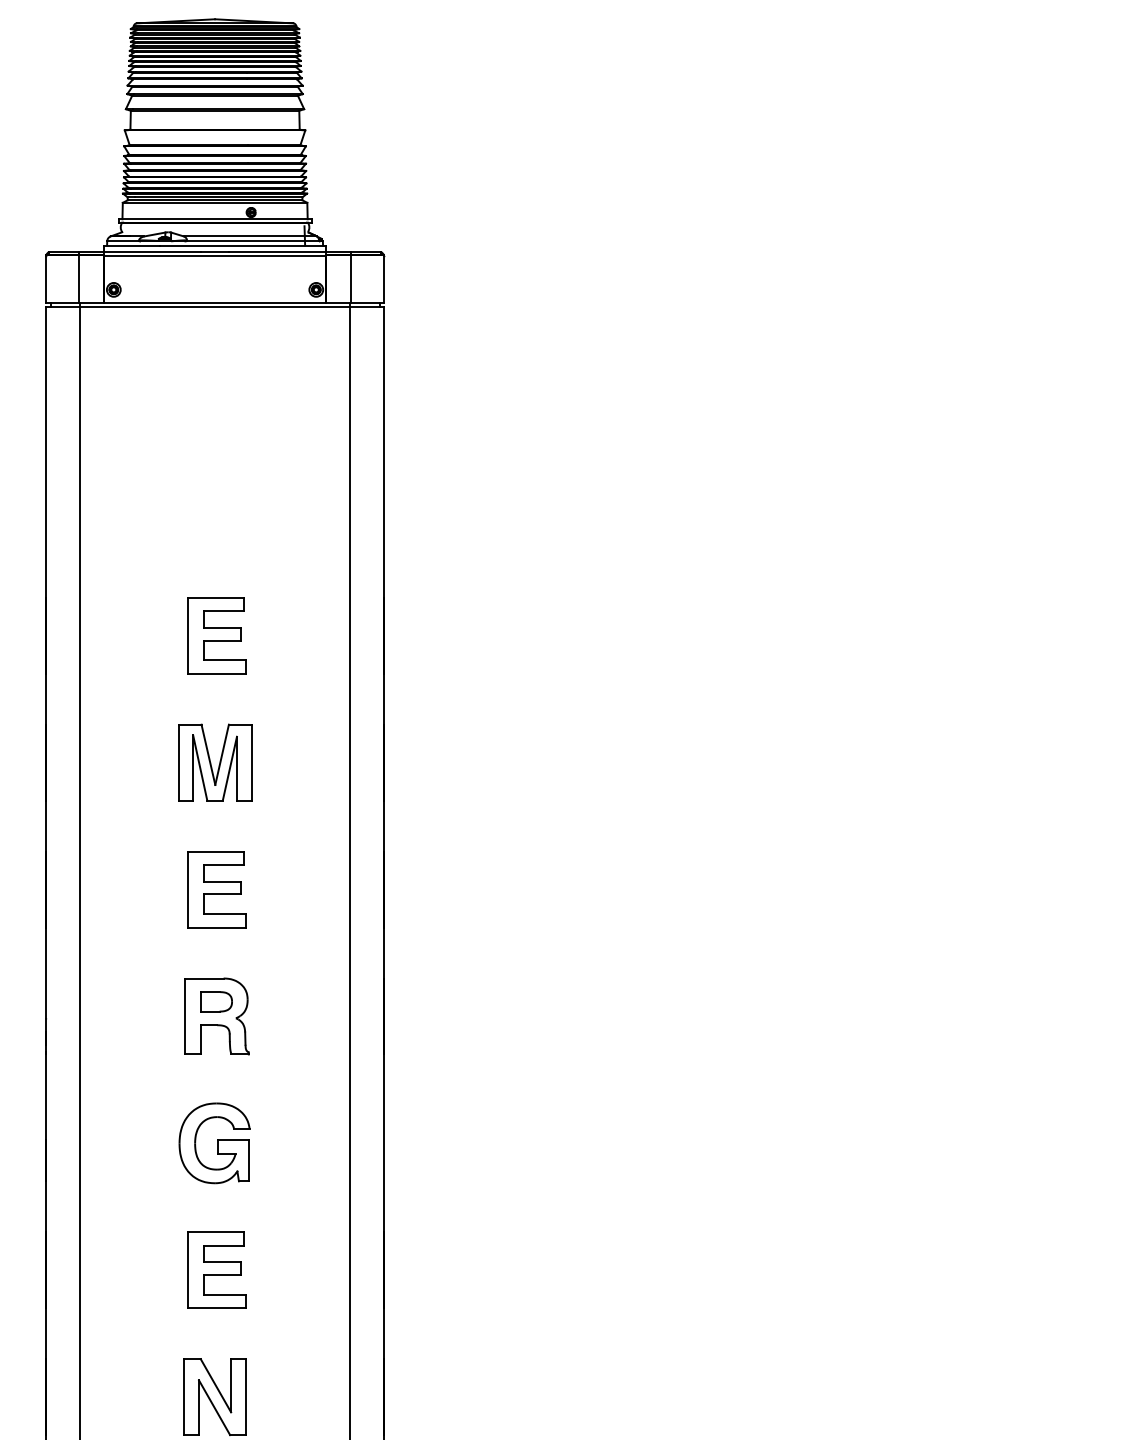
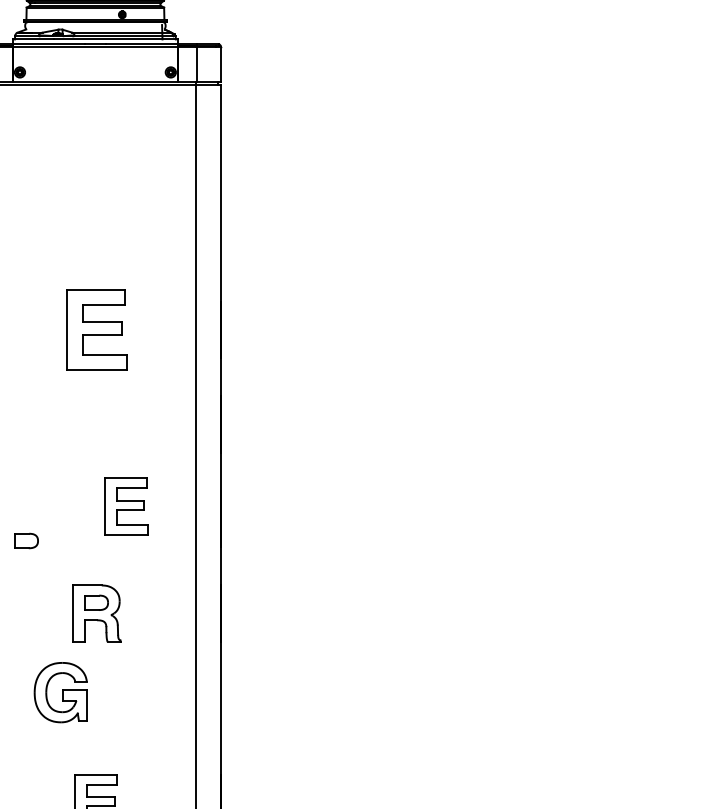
part: (216, 635) -> (96, 329), size x1.4
part: (215, 762) -> (95, 424), removed
part: (216, 889) -> (126, 506), moved
part: (122, 918) -> (26, 540), added
part: (214, 1143) -> (60, 692), moved

